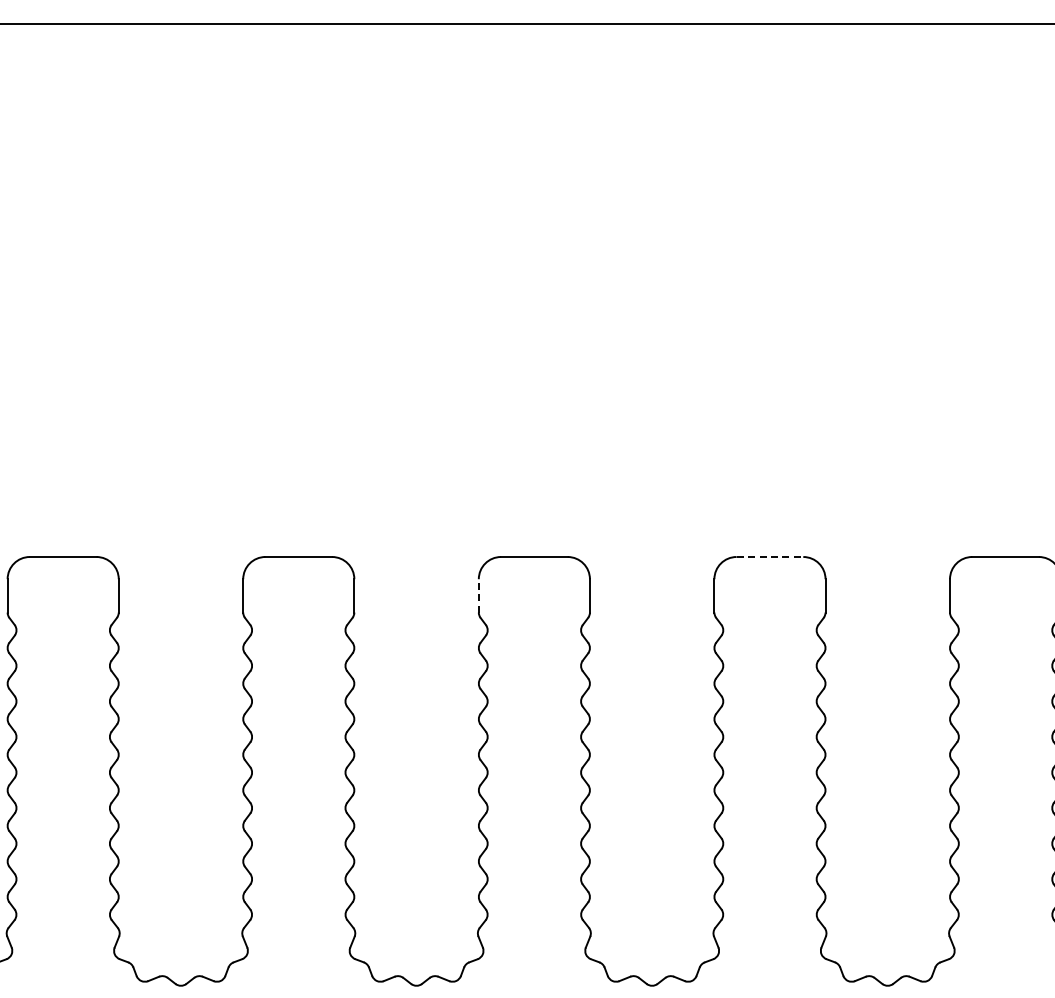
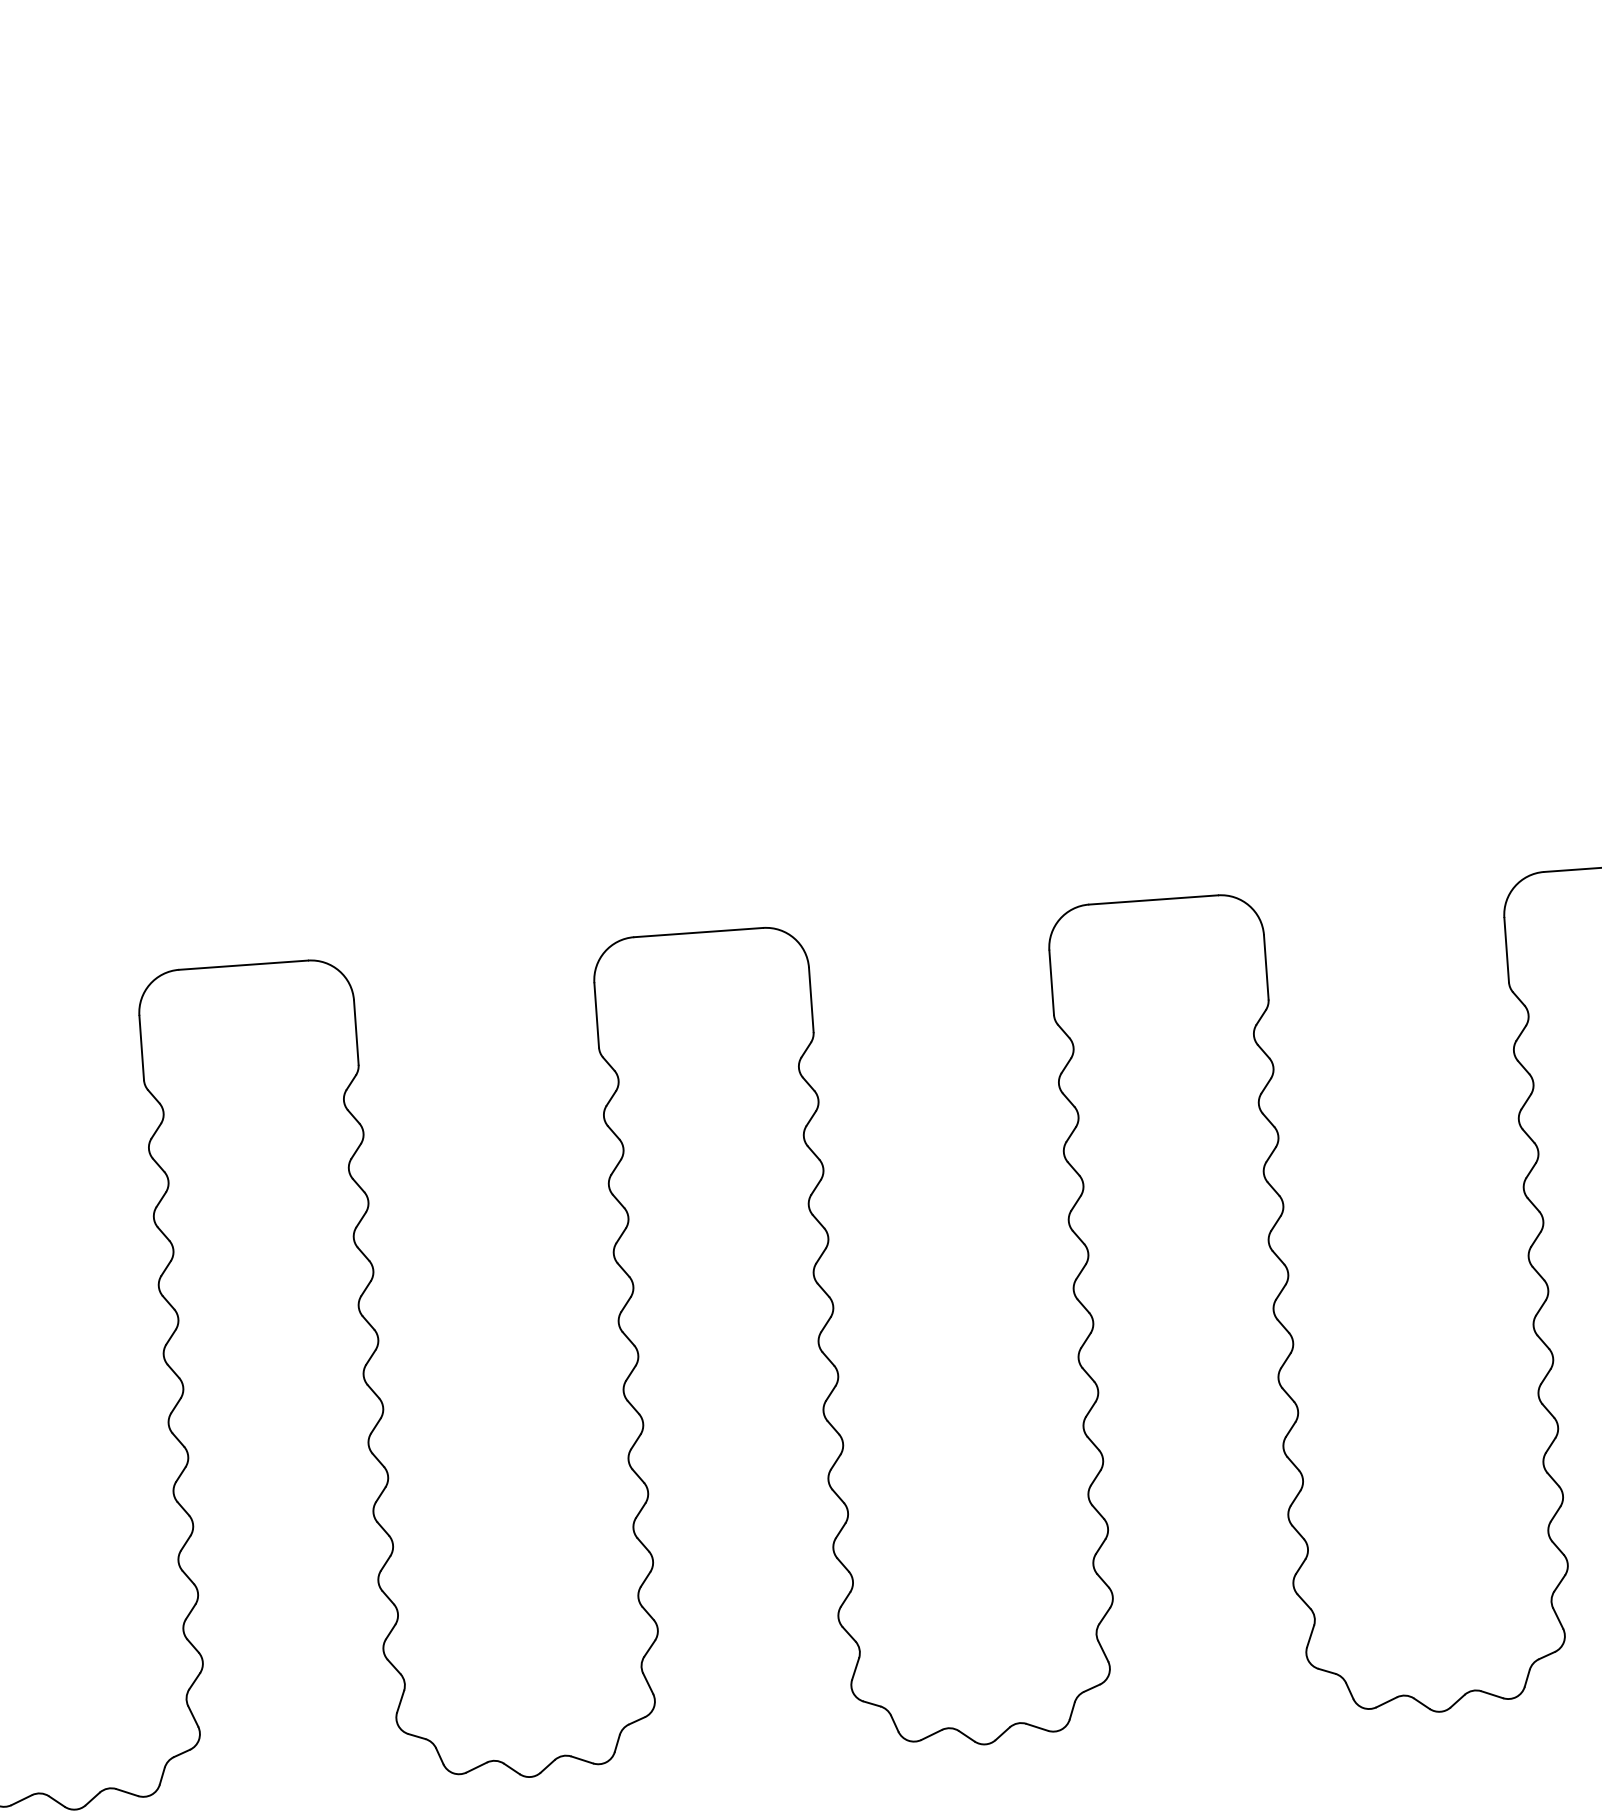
line: (770, 557) -> (1154, 900), dashed -> solid
line: (478, 595) -> (596, 1014), dashed -> solid

